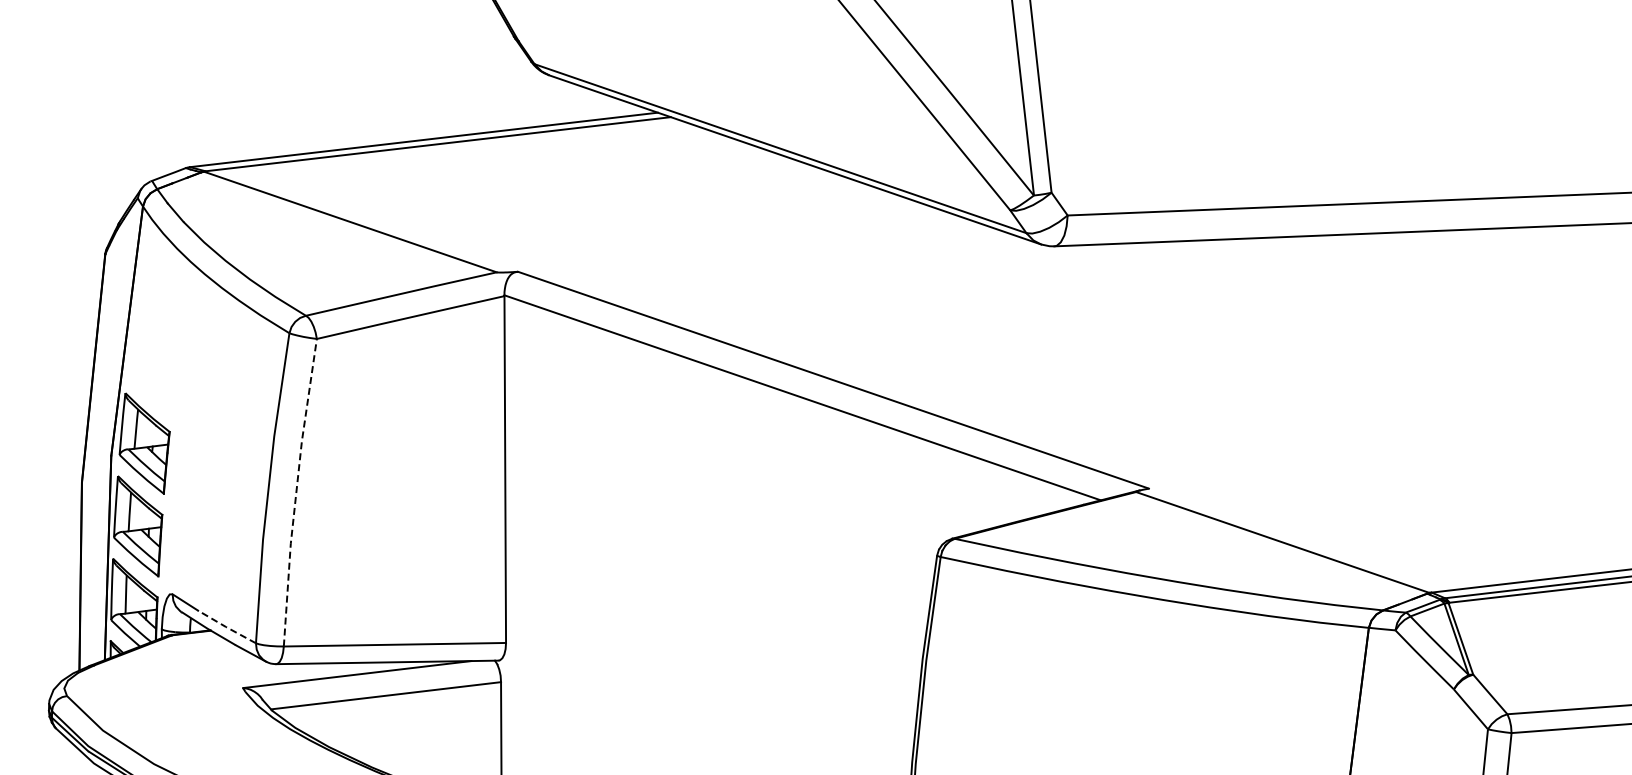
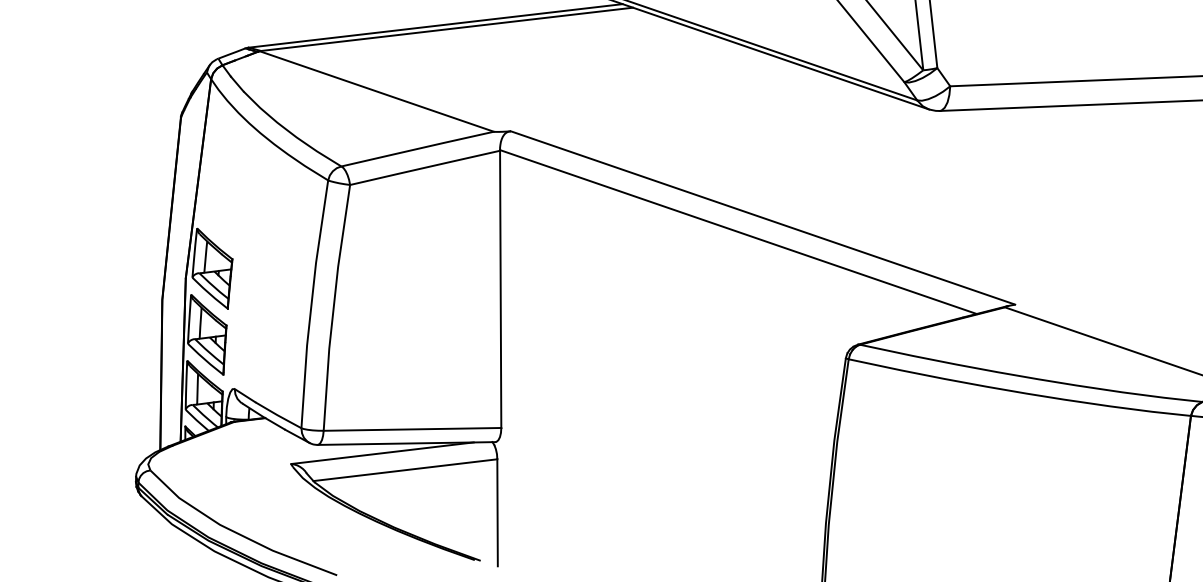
line: (296, 491) -> (333, 306), dashed -> solid
line: (225, 626) -> (277, 414), dashed -> solid

